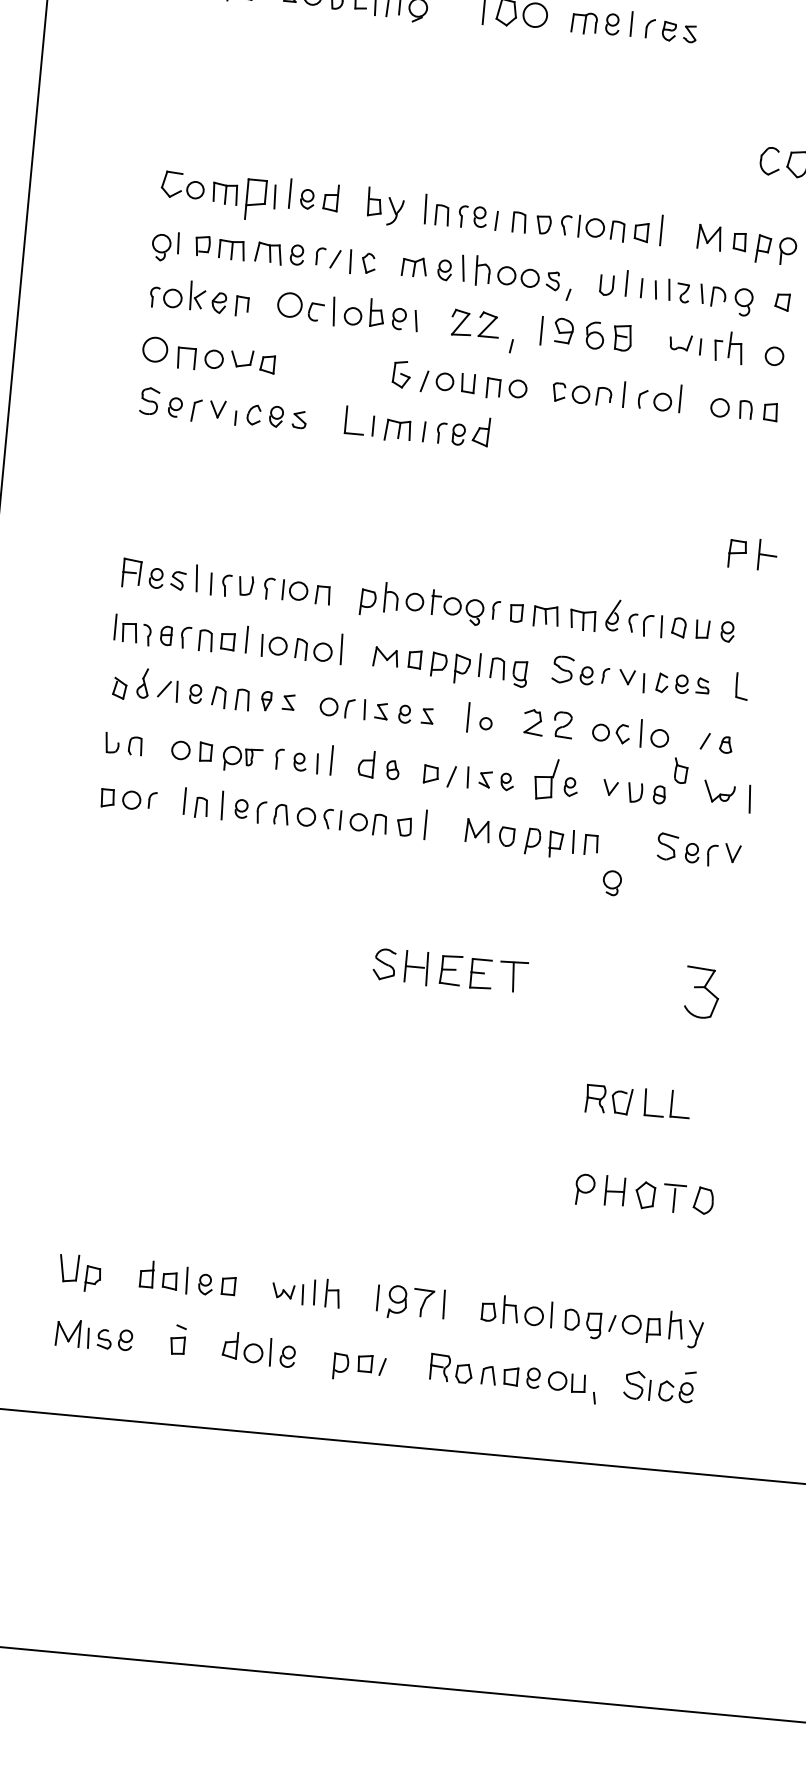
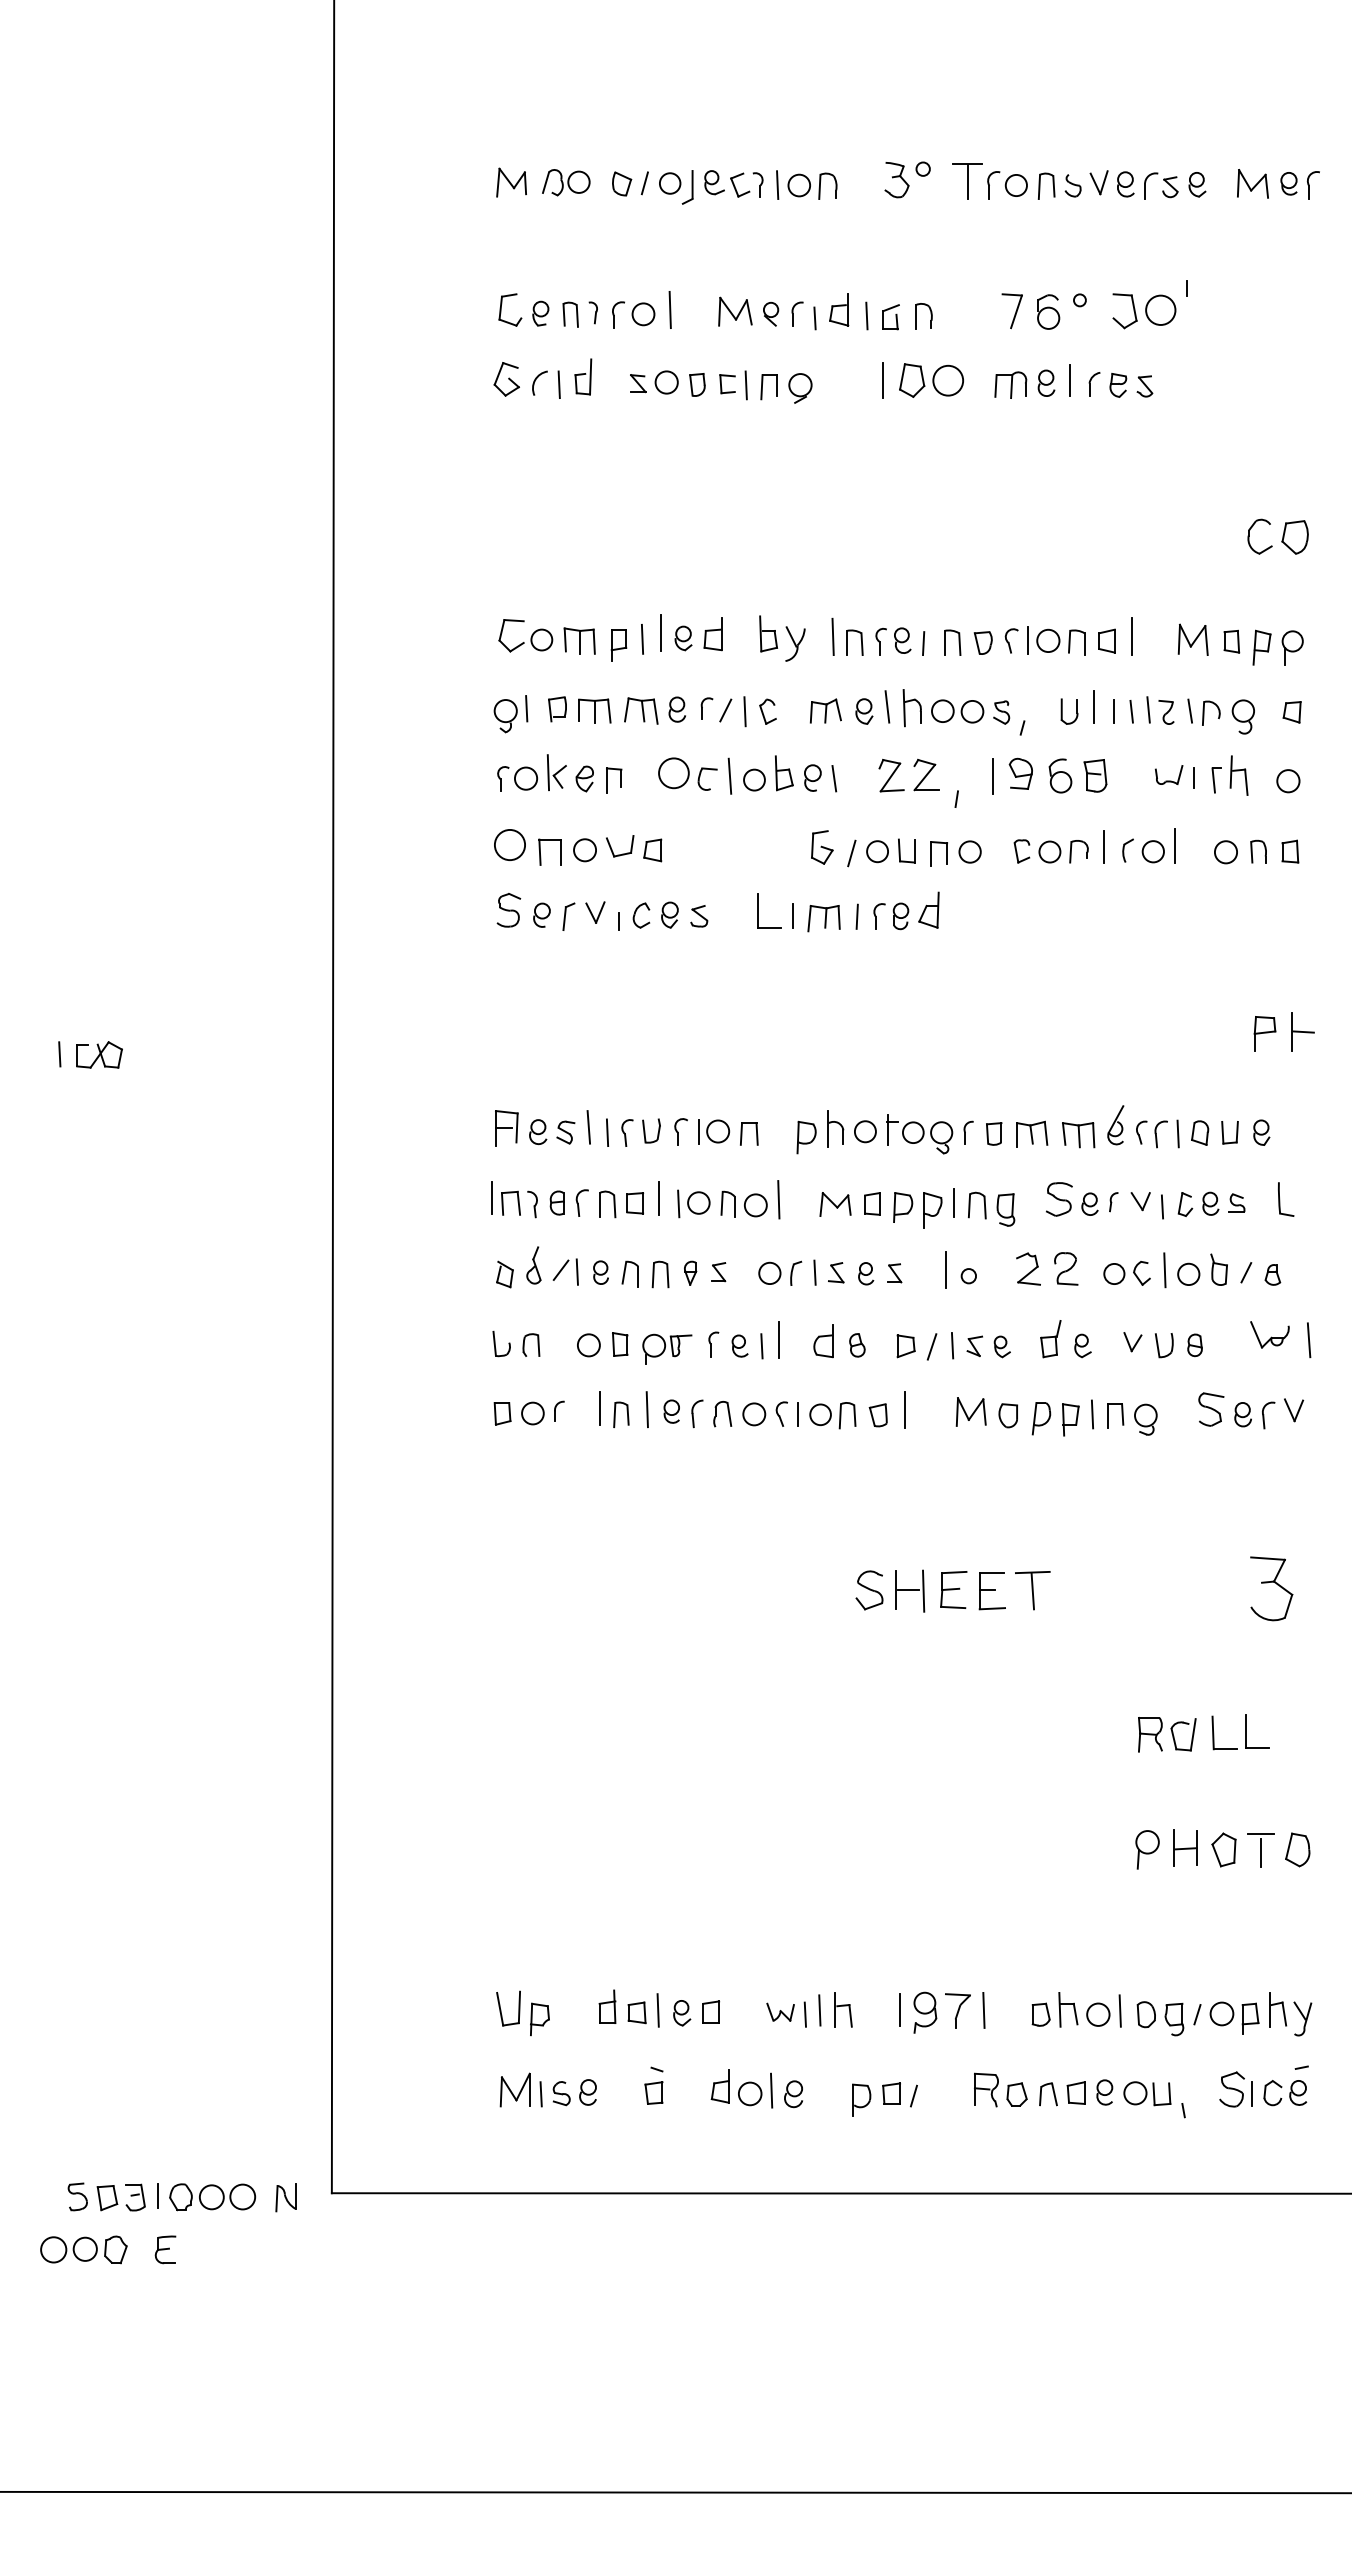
part: (255, 200) -> (618, 645), size x0.62
part: (680, 770) -> (1218, 1269), moved
part: (545, 779) -> (1050, 1339), size x0.71
part: (611, 882) -> (1145, 1419), moved

